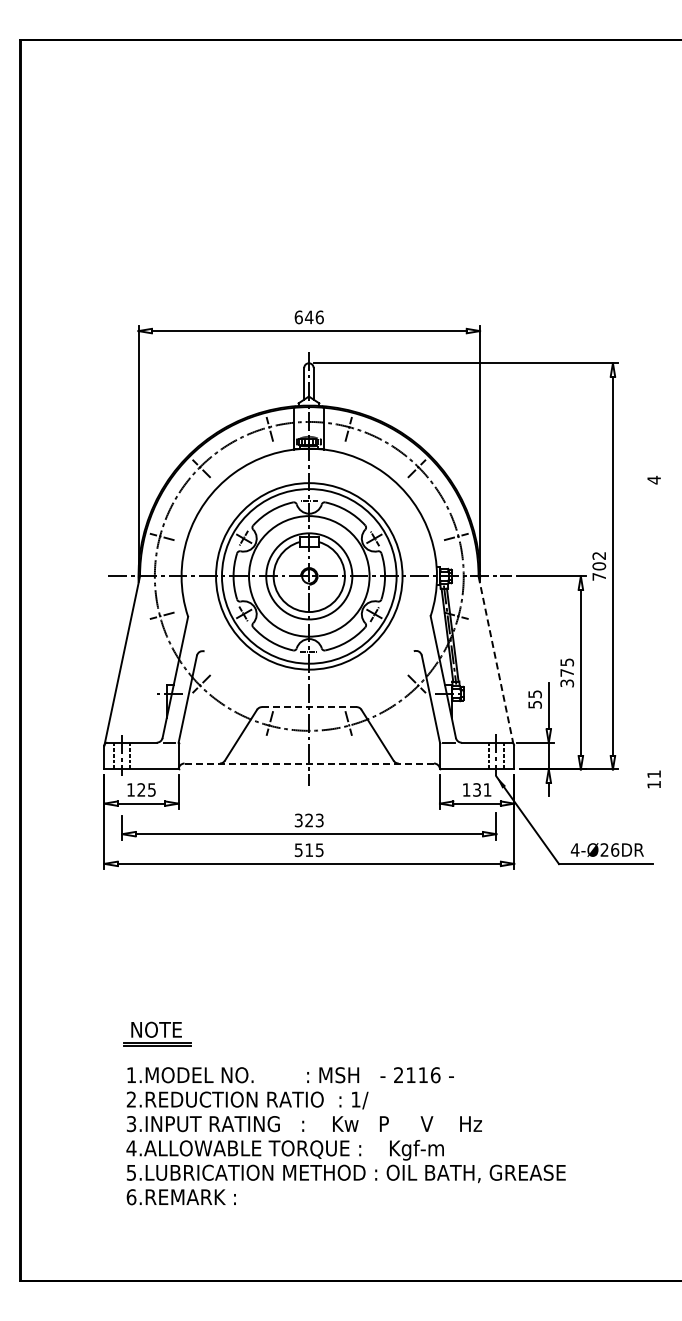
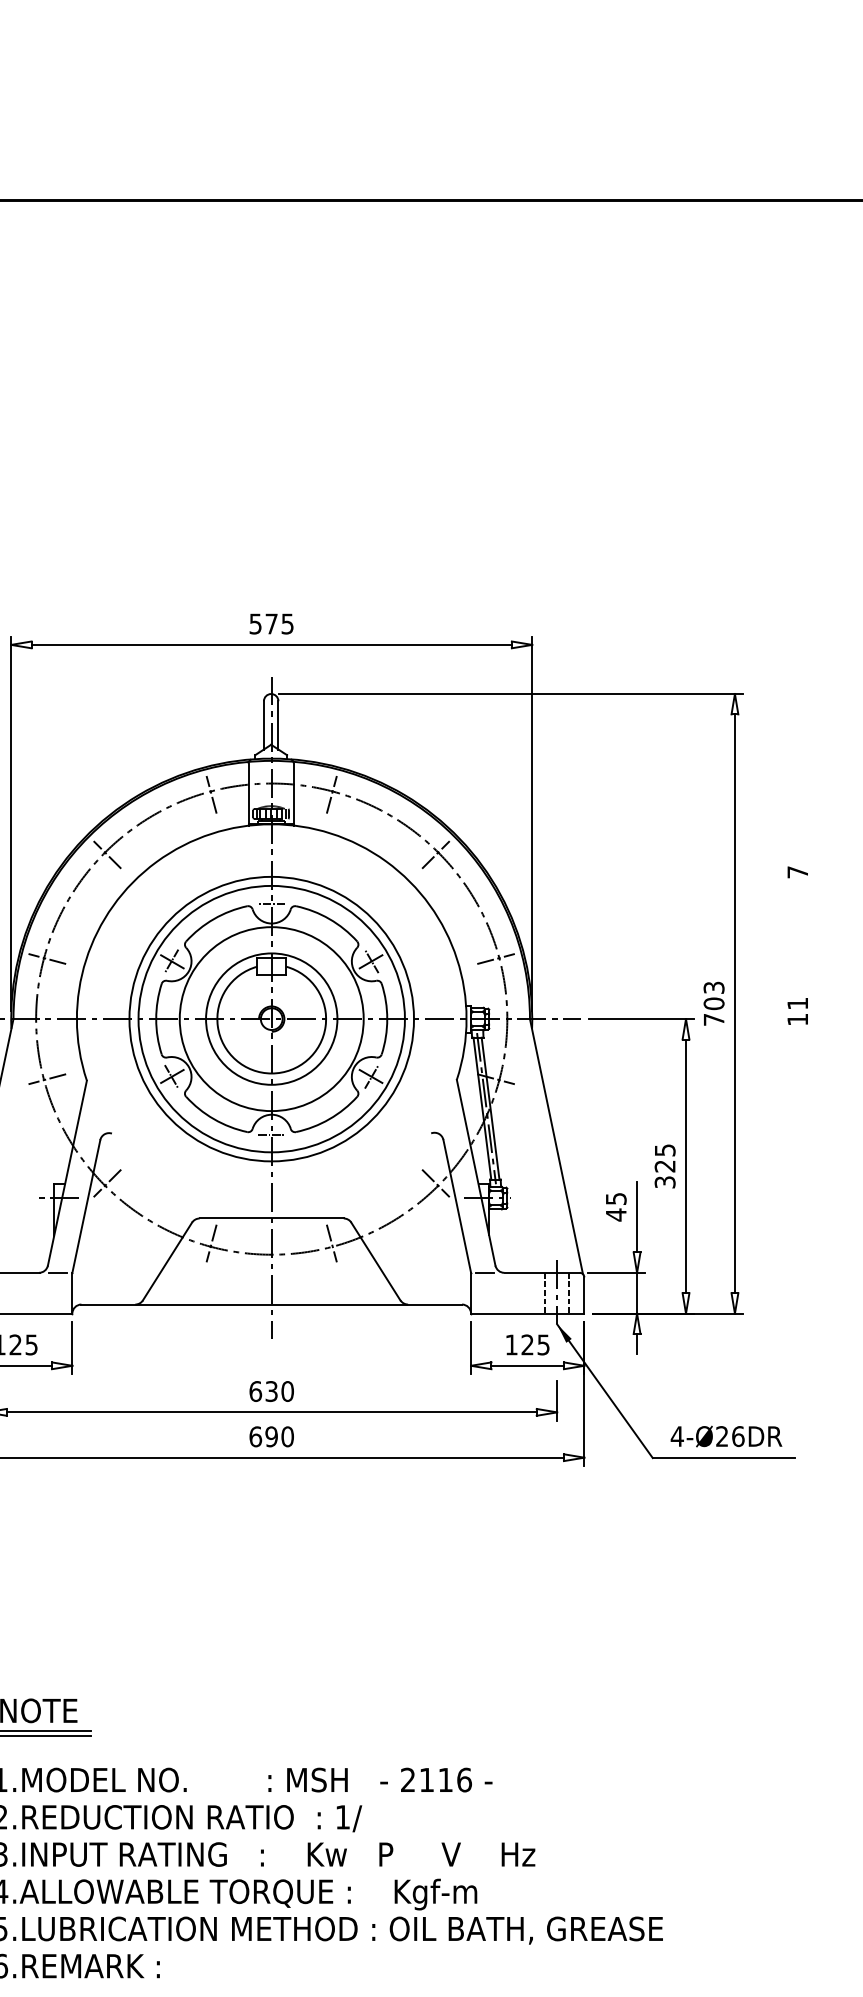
text: (308, 317) -> (270, 624), 646 -> 575
text: (653, 479) -> (796, 871), 4 -> 7
text: (599, 555) -> (714, 987), 702 -> 703
line: (496, 660) -> (557, 1147), dashed -> solid
text: (566, 672) -> (664, 1165), 375 -> 325
text: (534, 704) -> (615, 1214), 55 -> 45
line: (309, 707) -> (272, 1219), dashed -> solid
line: (309, 763) -> (272, 1304), dashed -> solid
text: (653, 779) -> (796, 1011), moved
text: (482, 789) -> (535, 1344), 131 -> 125
text: (308, 820) -> (270, 1391), 323 -> 630
text: (308, 850) -> (270, 1437), 515 -> 690

